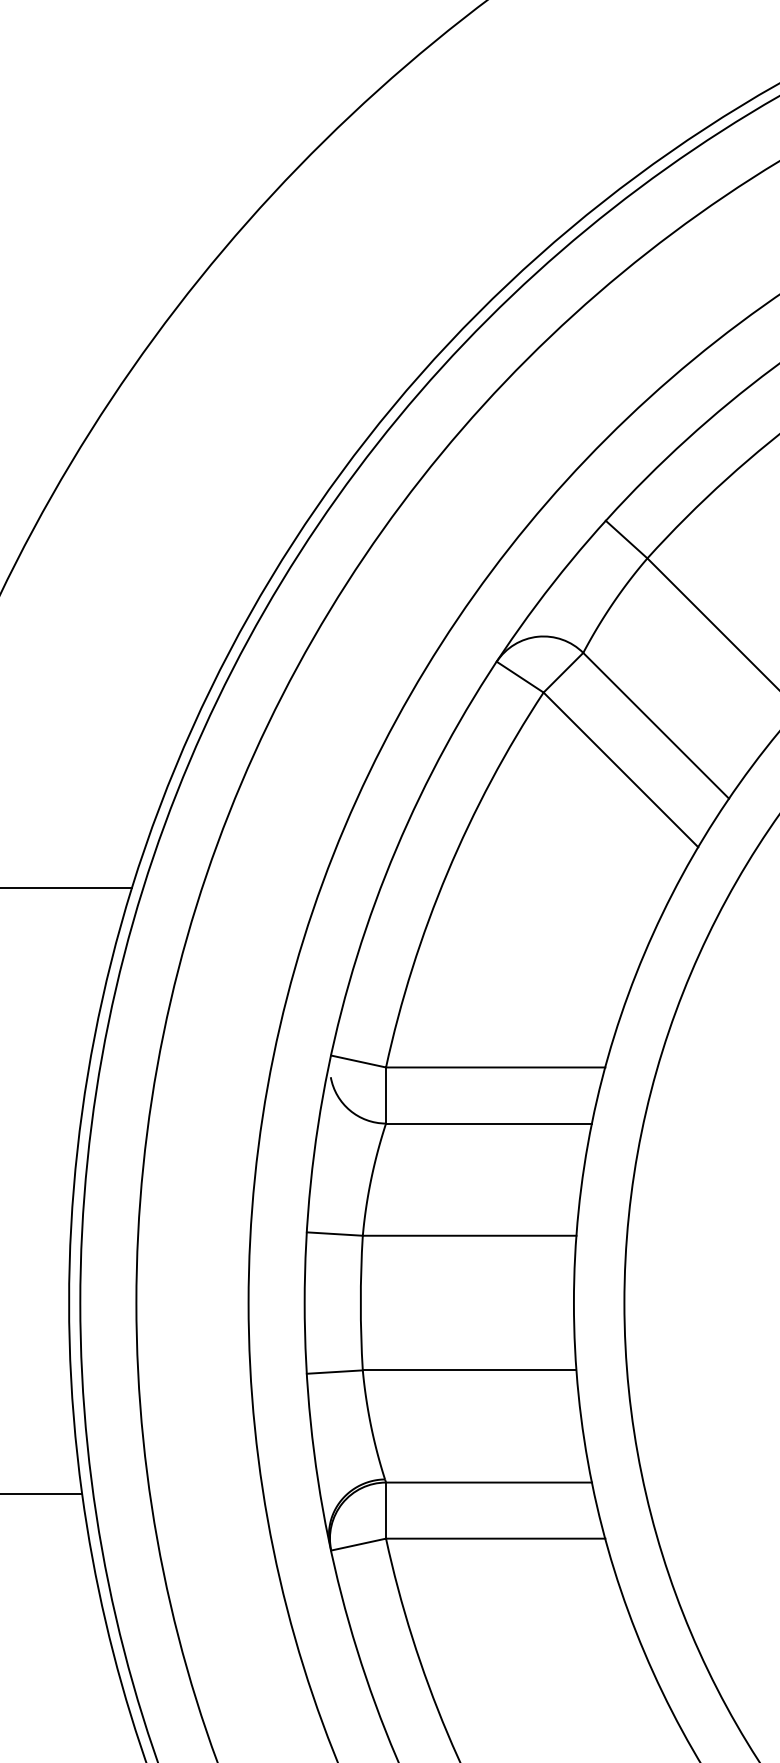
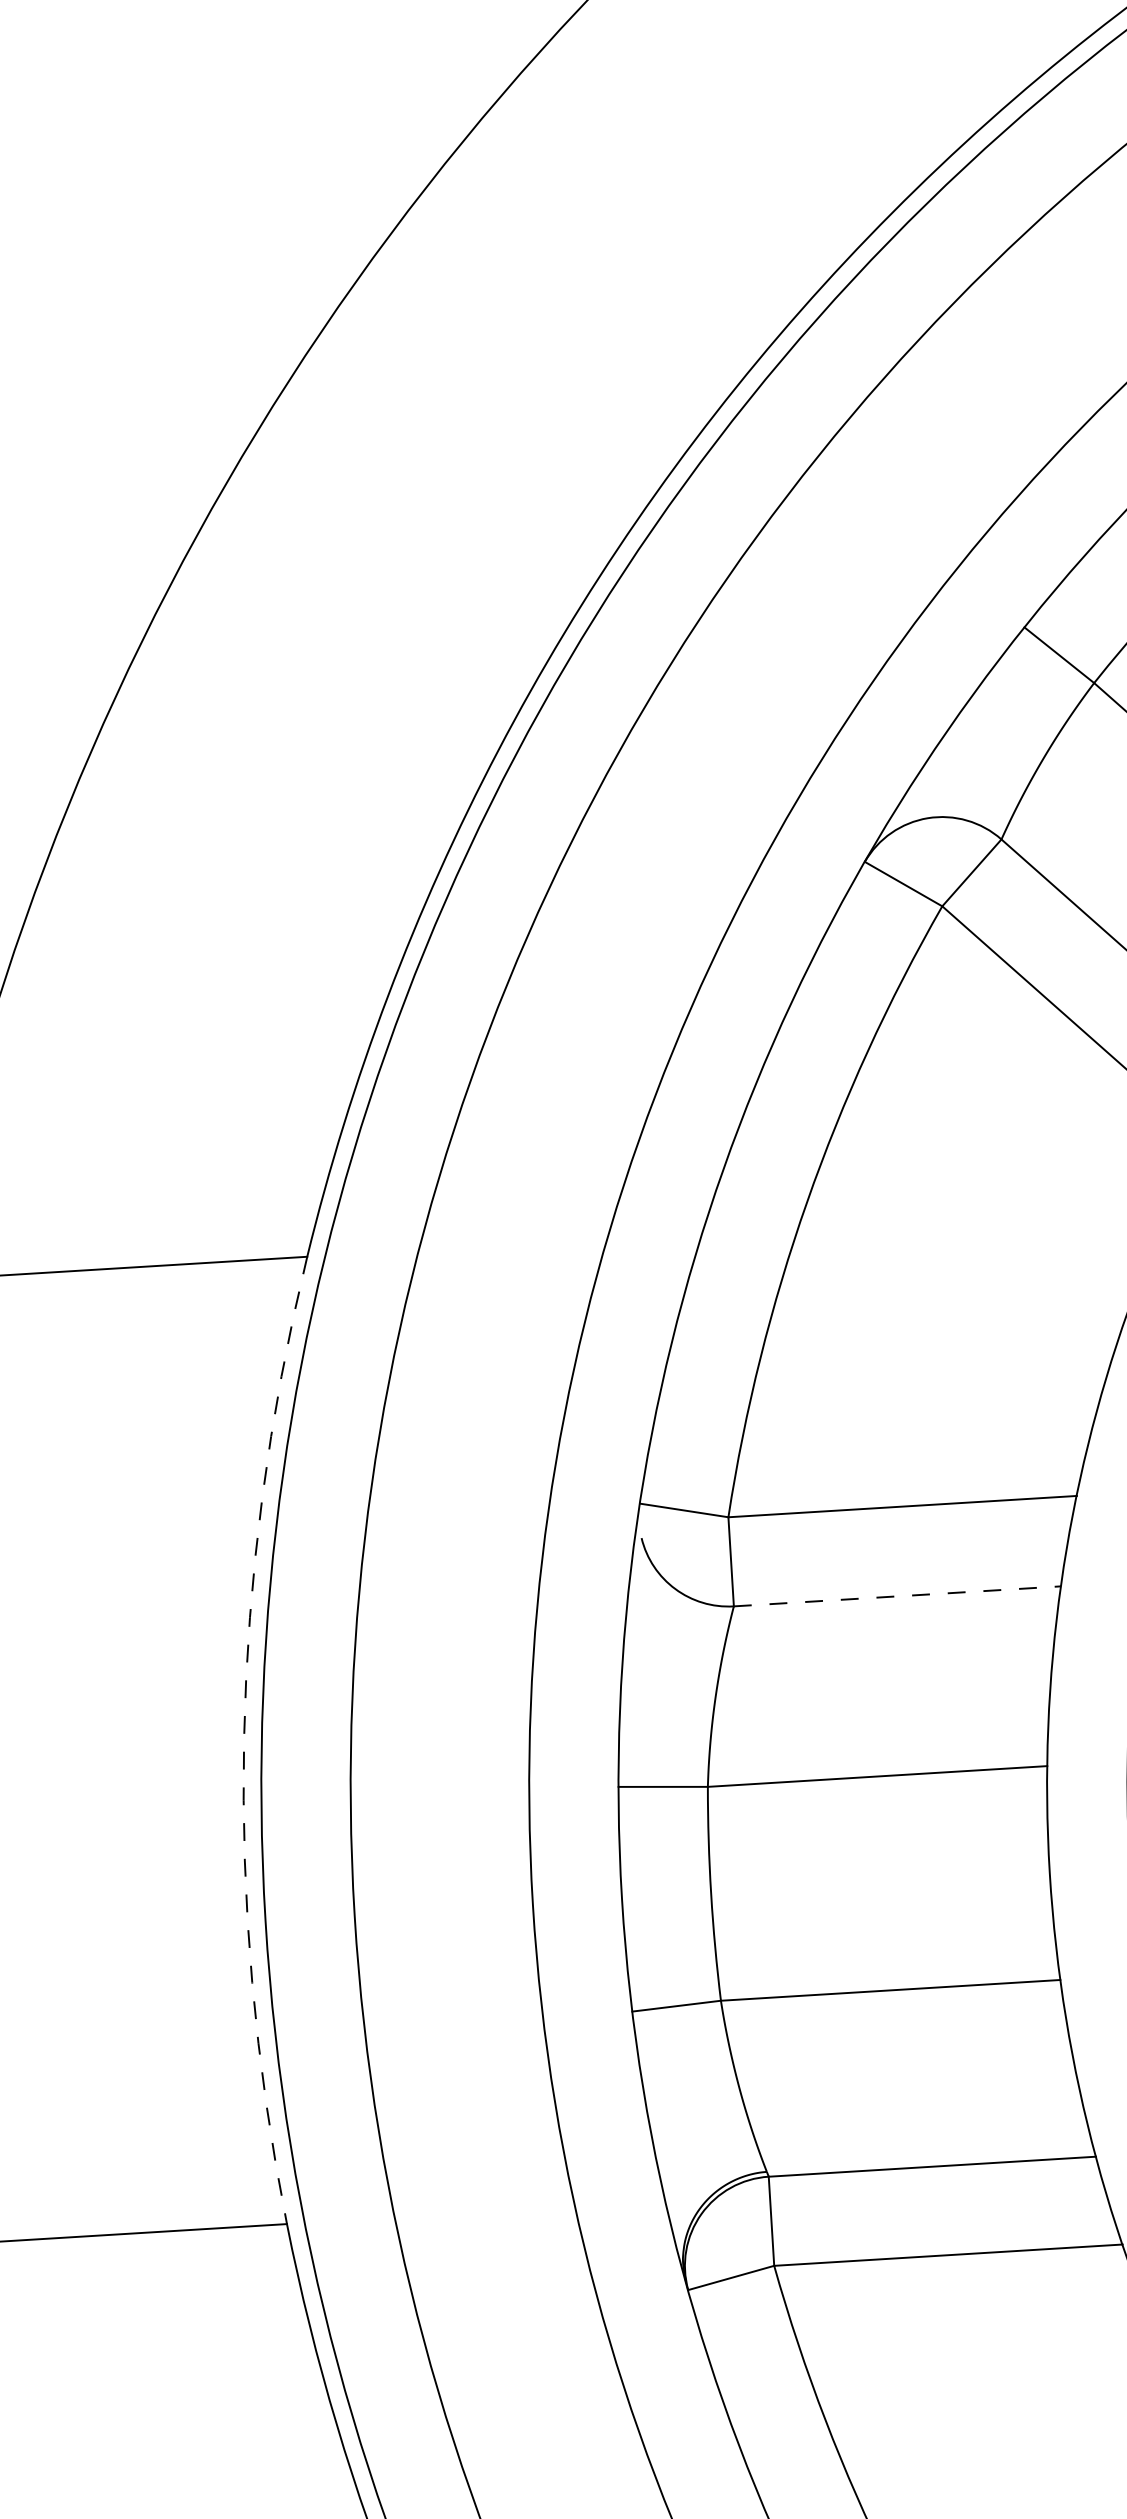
line: (489, 1123) -> (898, 1596), solid -> dashed
arc: (73, 1188) -> (243, 1739), solid -> dashed

